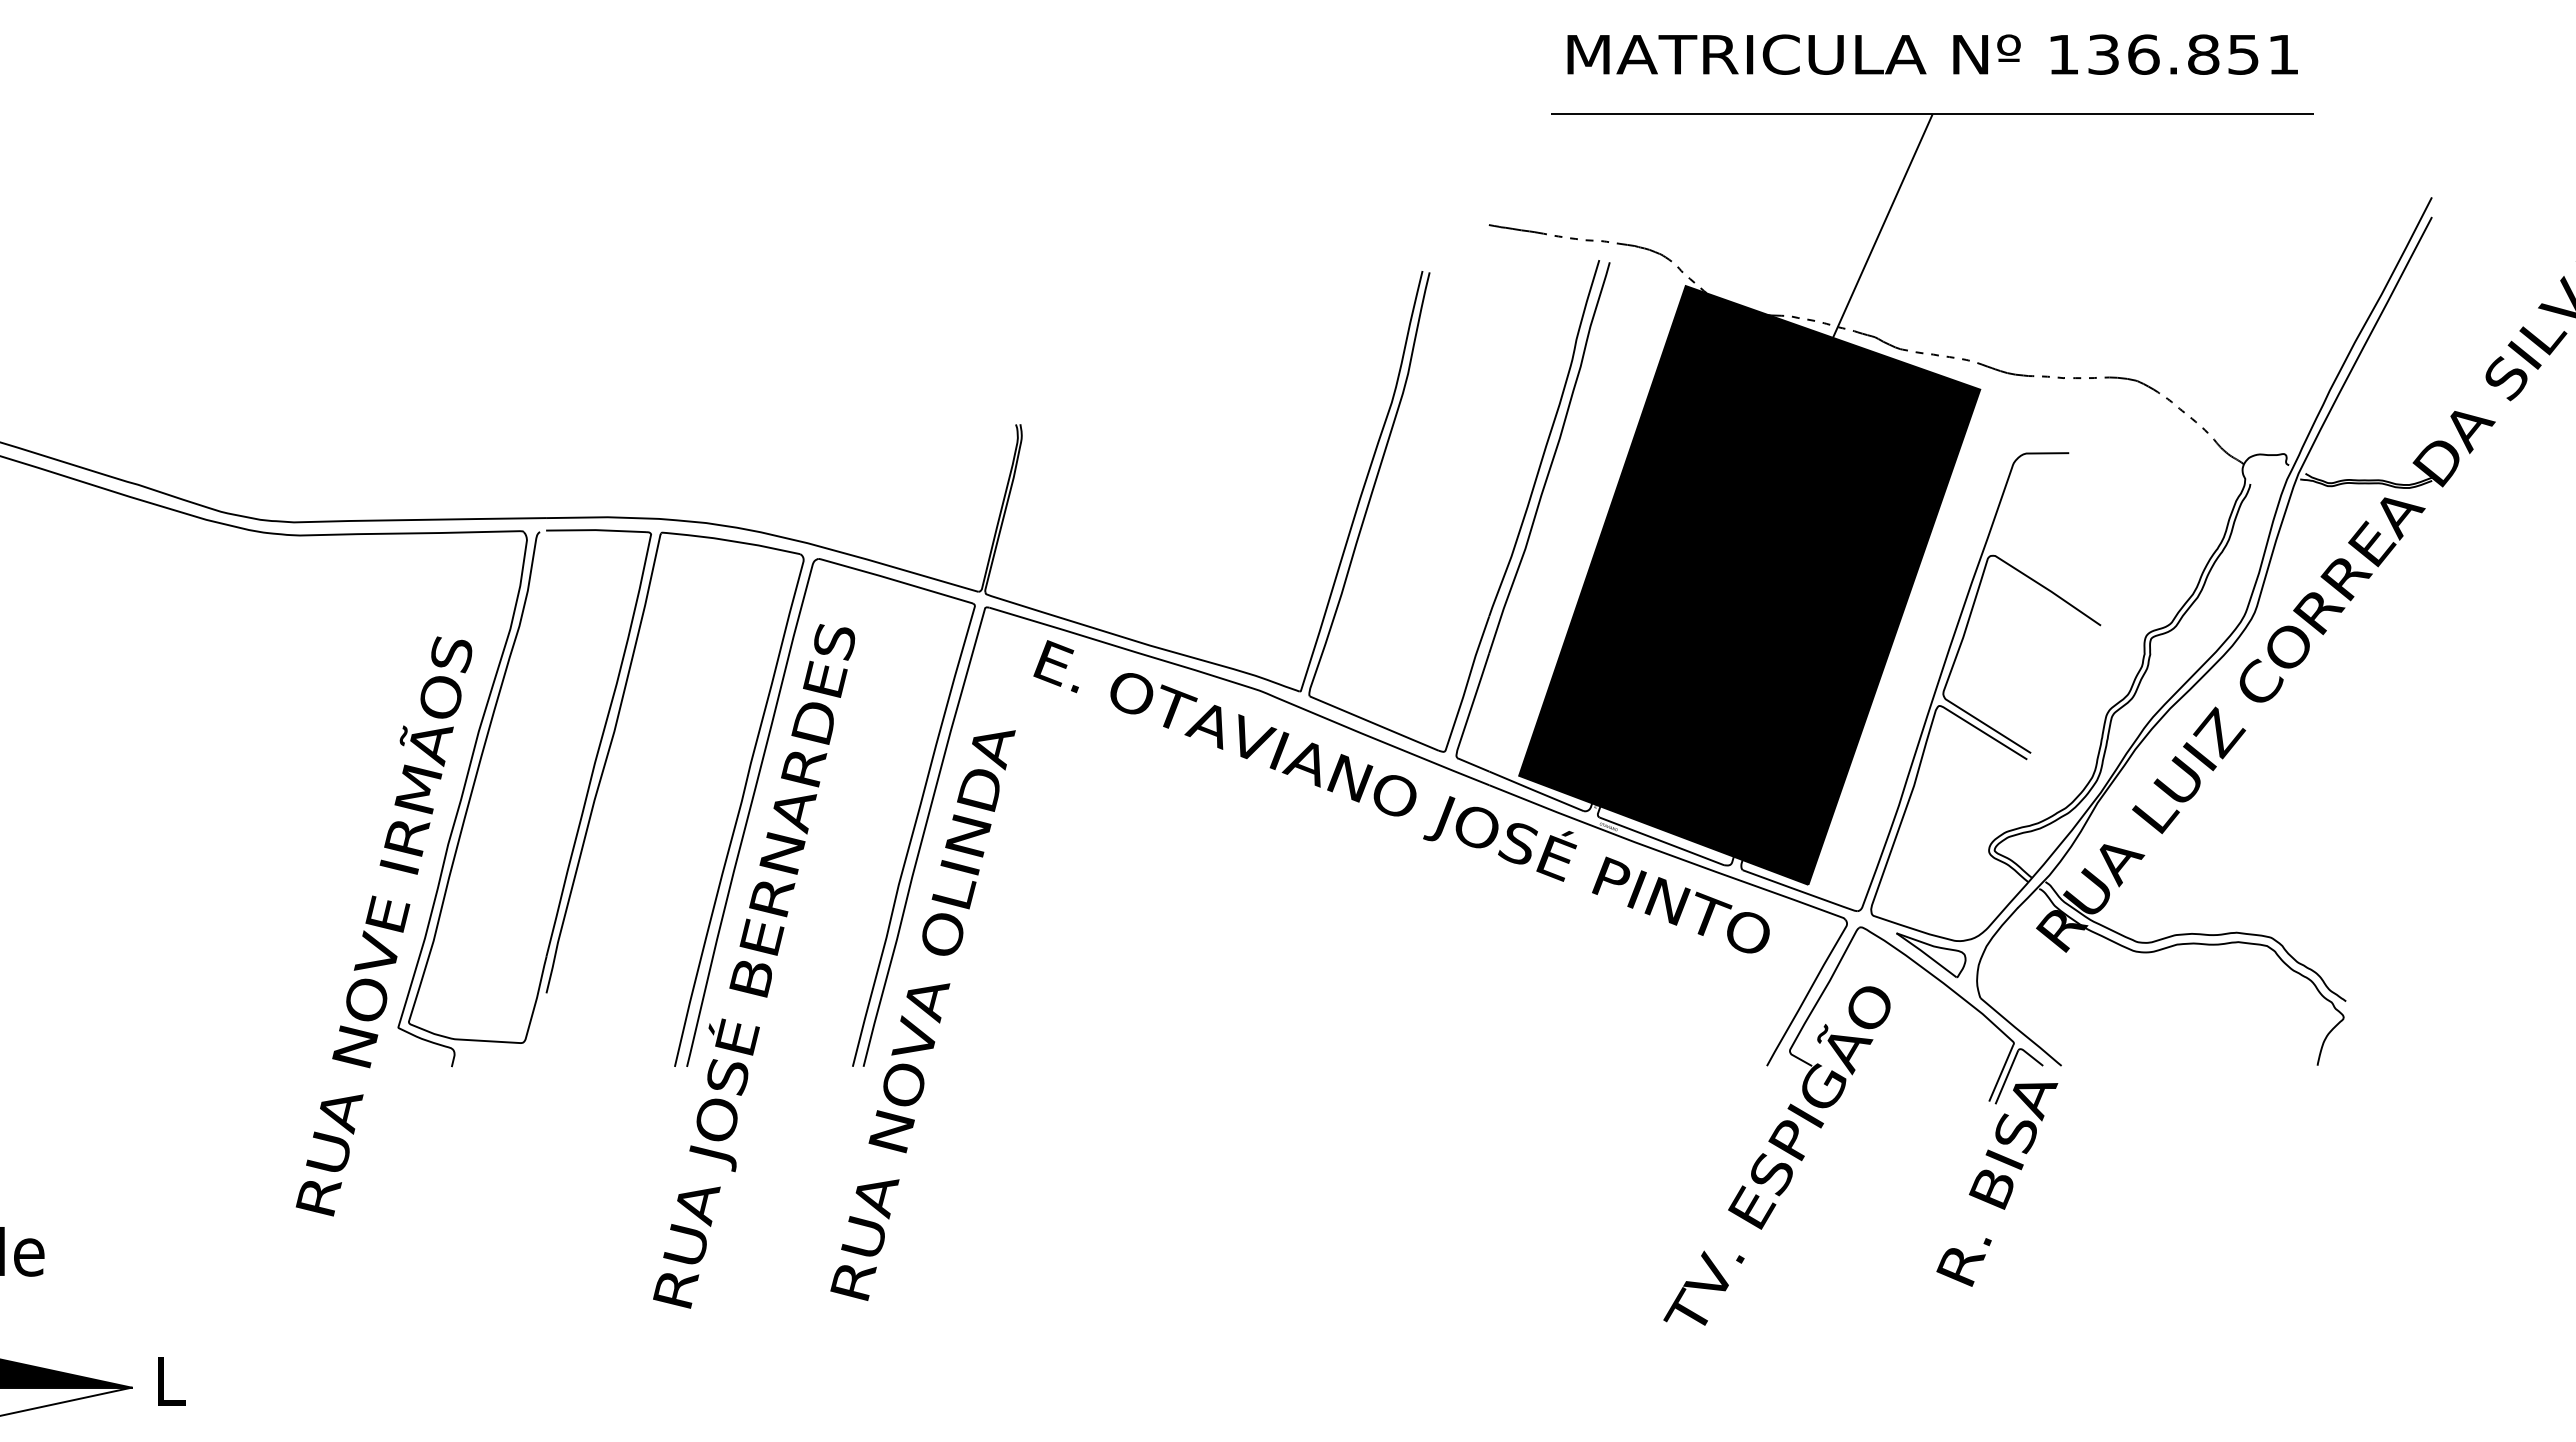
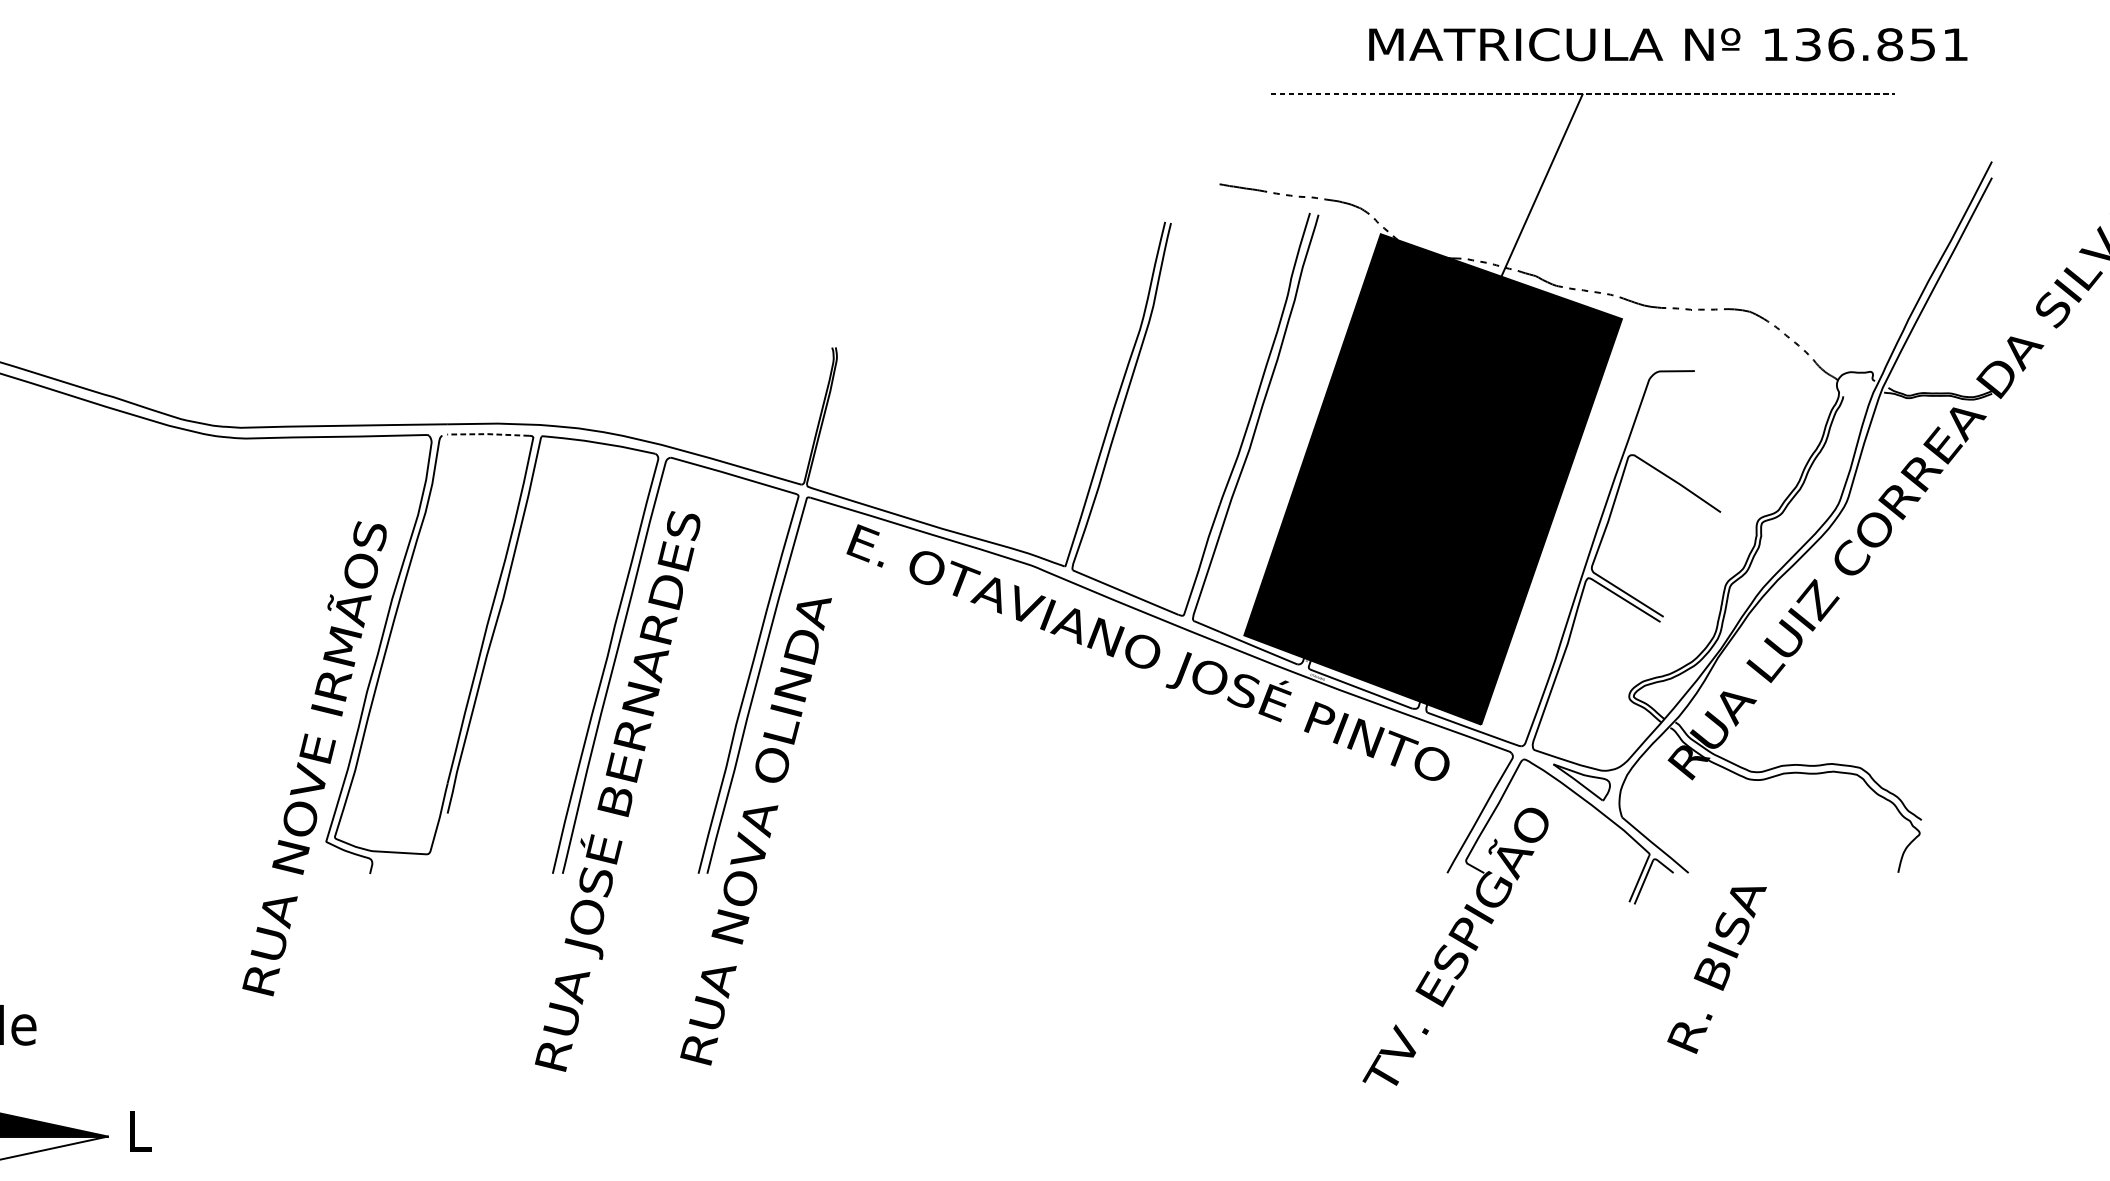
text: (1932, 54) -> (1668, 44), moved
line: (1933, 114) -> (1583, 93), solid -> dashed
line: (595, 530) -> (487, 434), solid -> dashed
text: (1997, 1184) -> (1717, 970), moved

